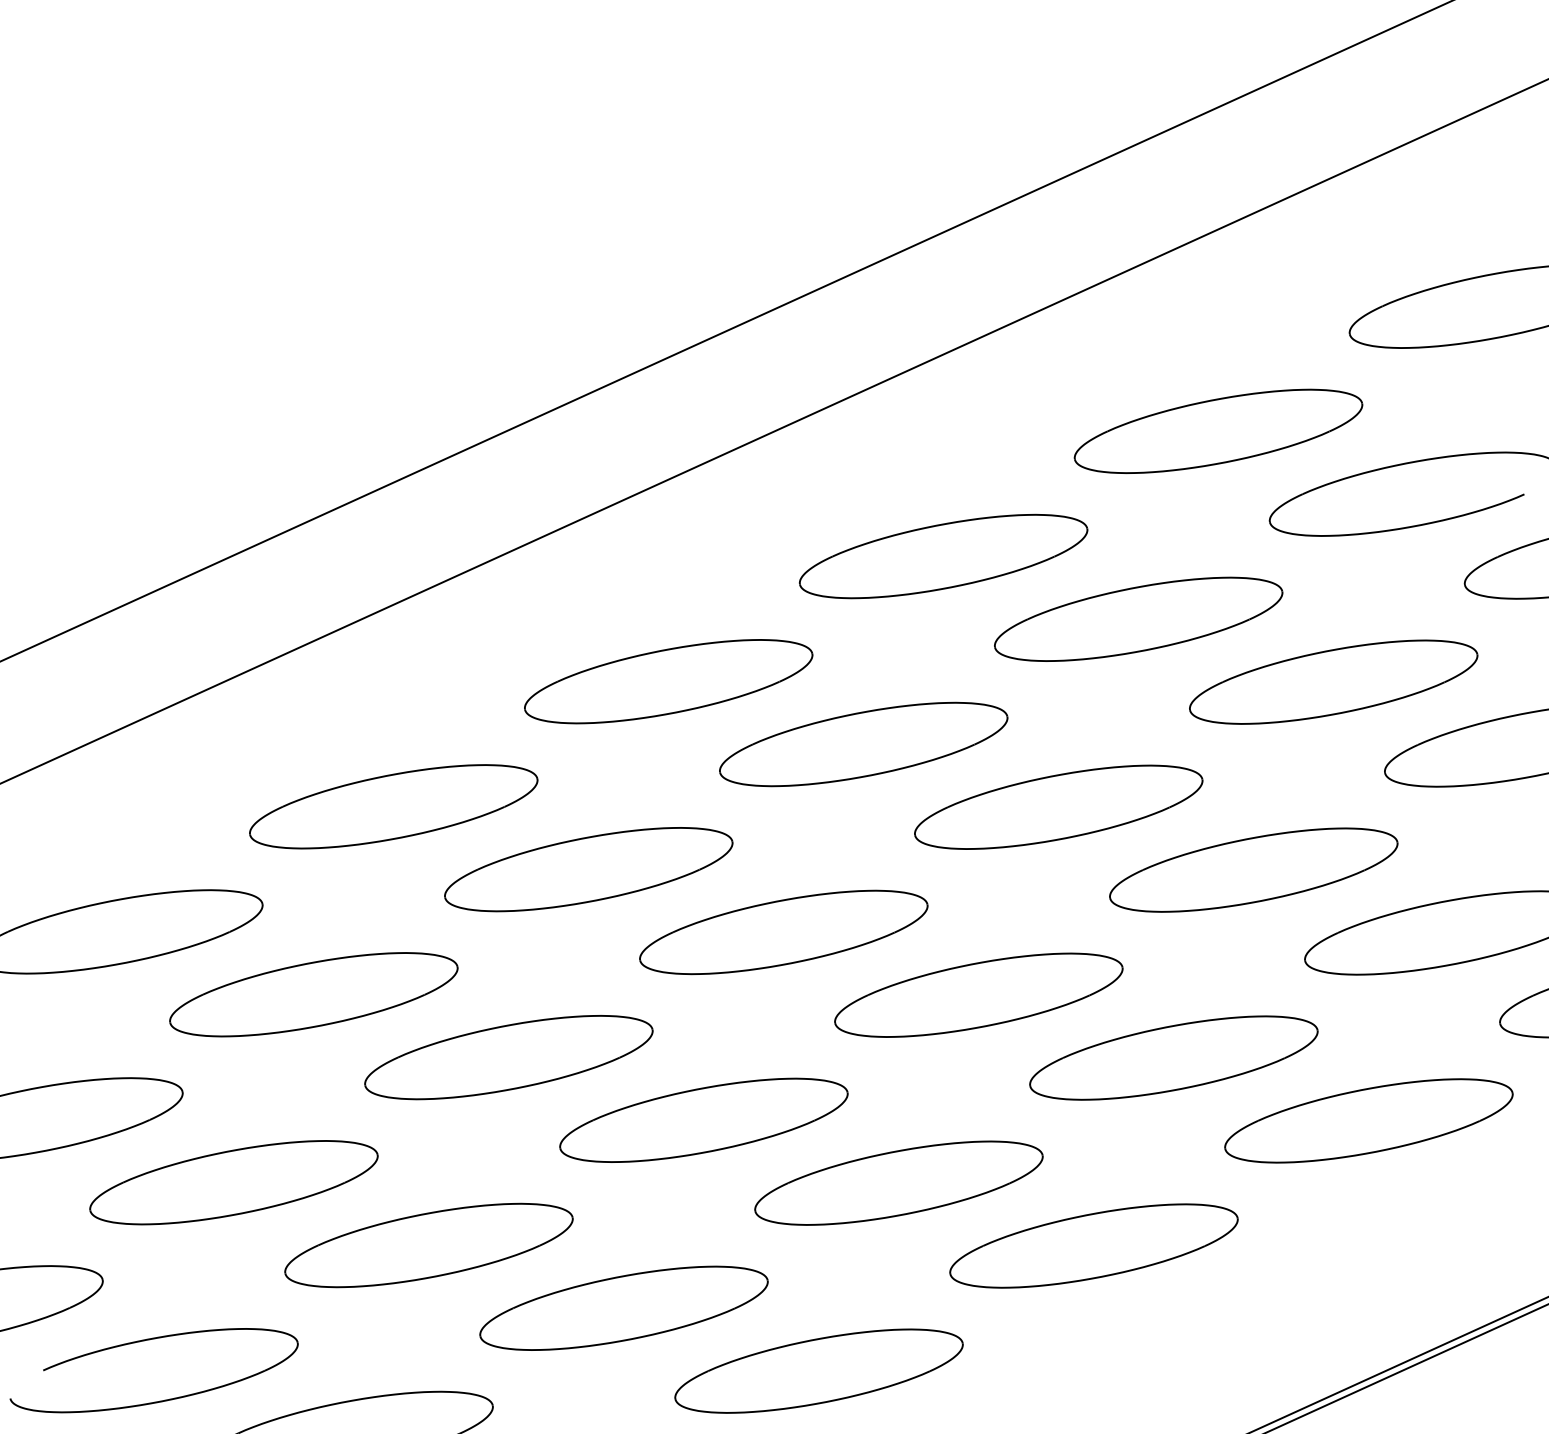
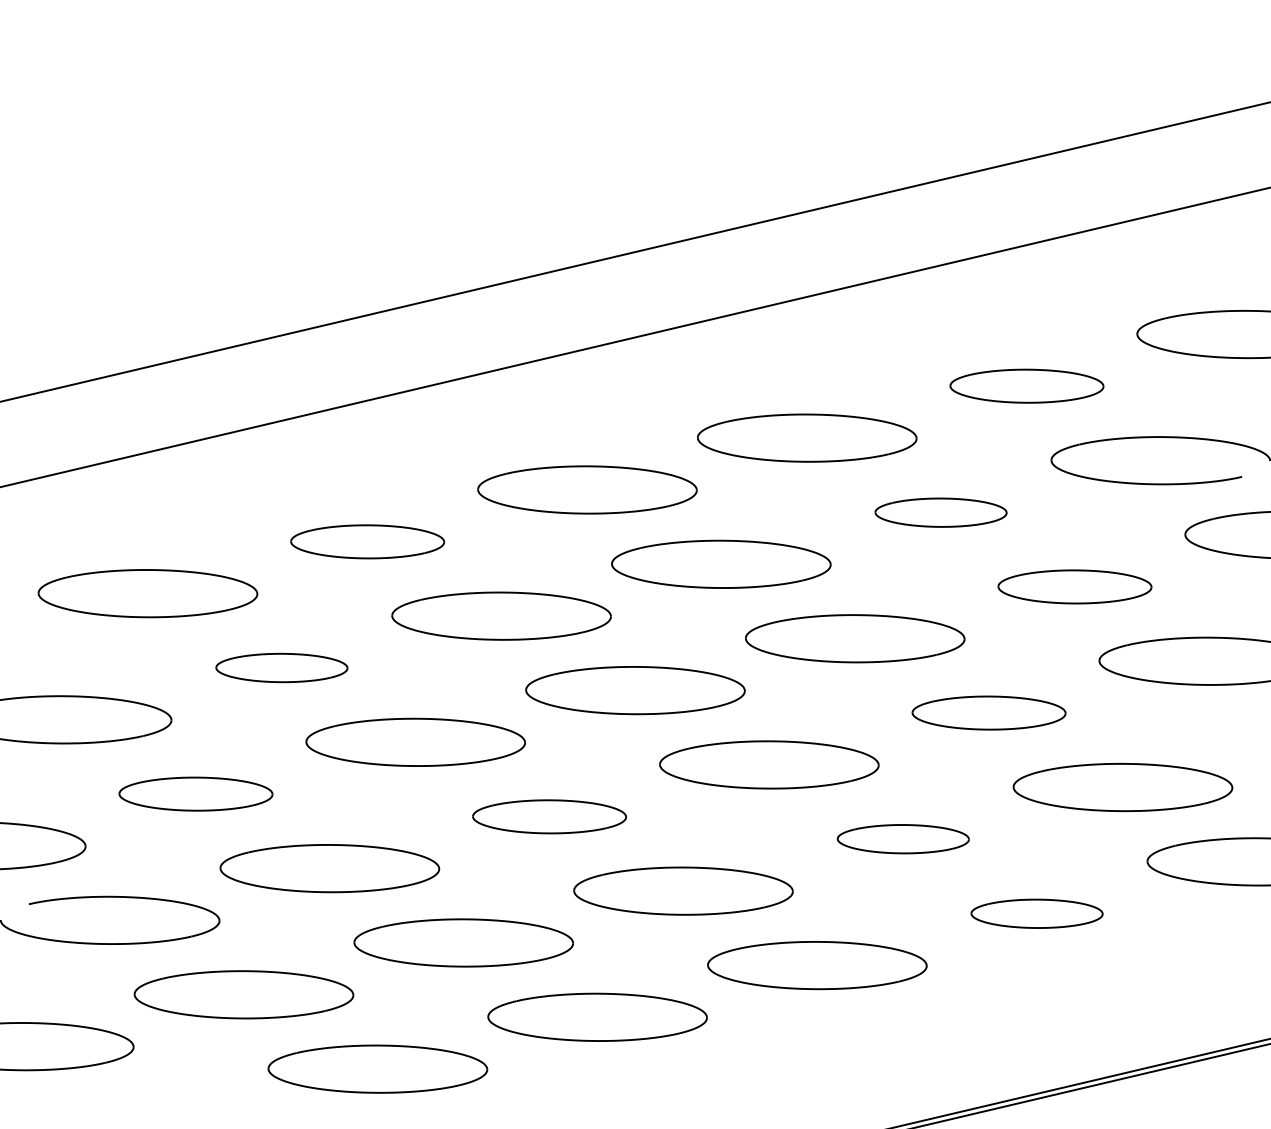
part: (1217, 430) -> (1026, 385), size x0.7
part: (1137, 619) -> (940, 512), size x0.6
part: (1332, 681) -> (1074, 586), size x0.7
part: (393, 806) -> (367, 541), size x0.7
part: (1252, 869) -> (988, 712), size x0.7
part: (313, 994) -> (281, 667), size x0.6
part: (1174, 1056) -> (903, 838), size x0.6
part: (703, 1120) -> (549, 816), size x0.7
part: (1368, 1120) -> (1036, 913), size x0.6
part: (233, 1181) -> (195, 793), size x0.7

